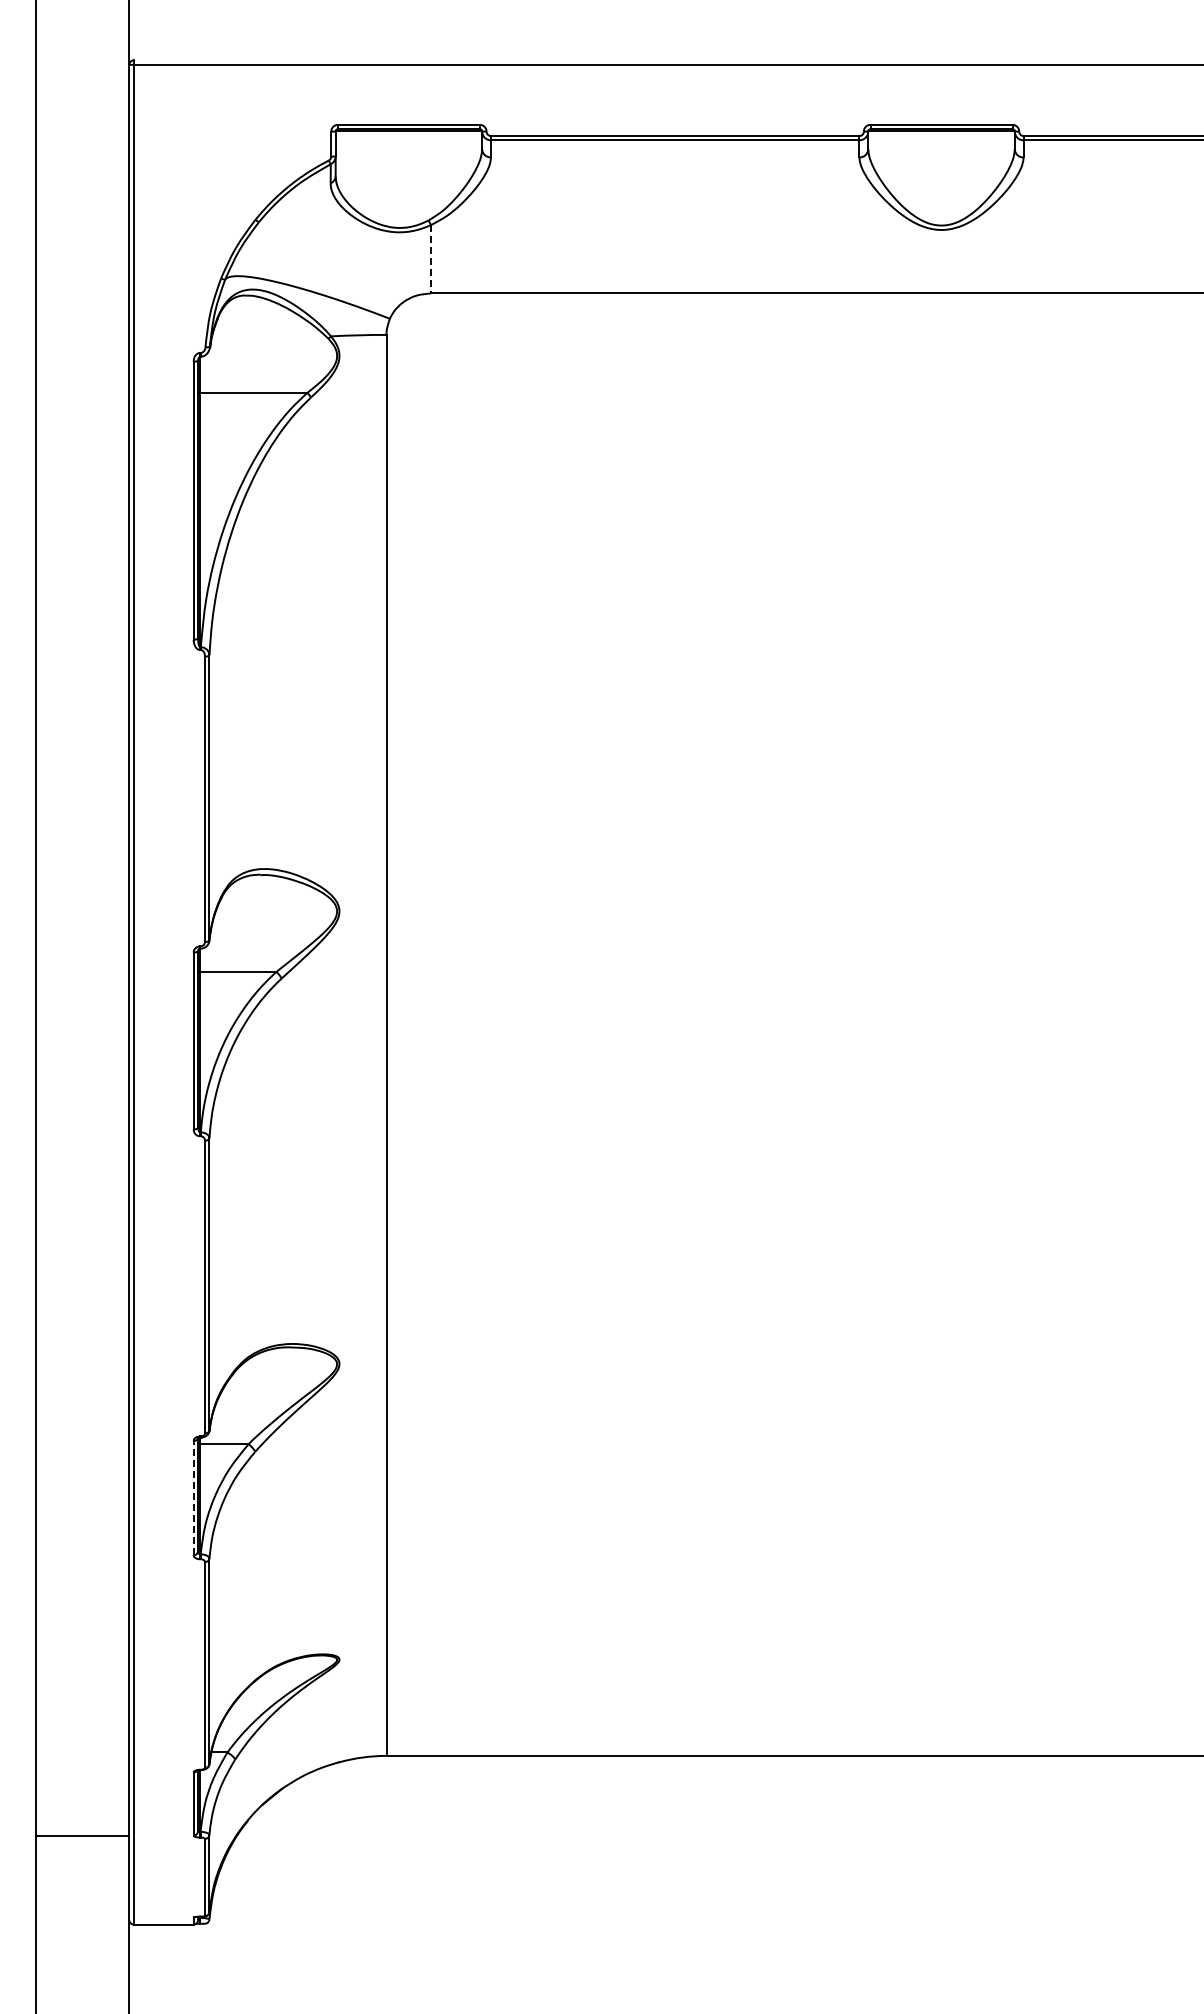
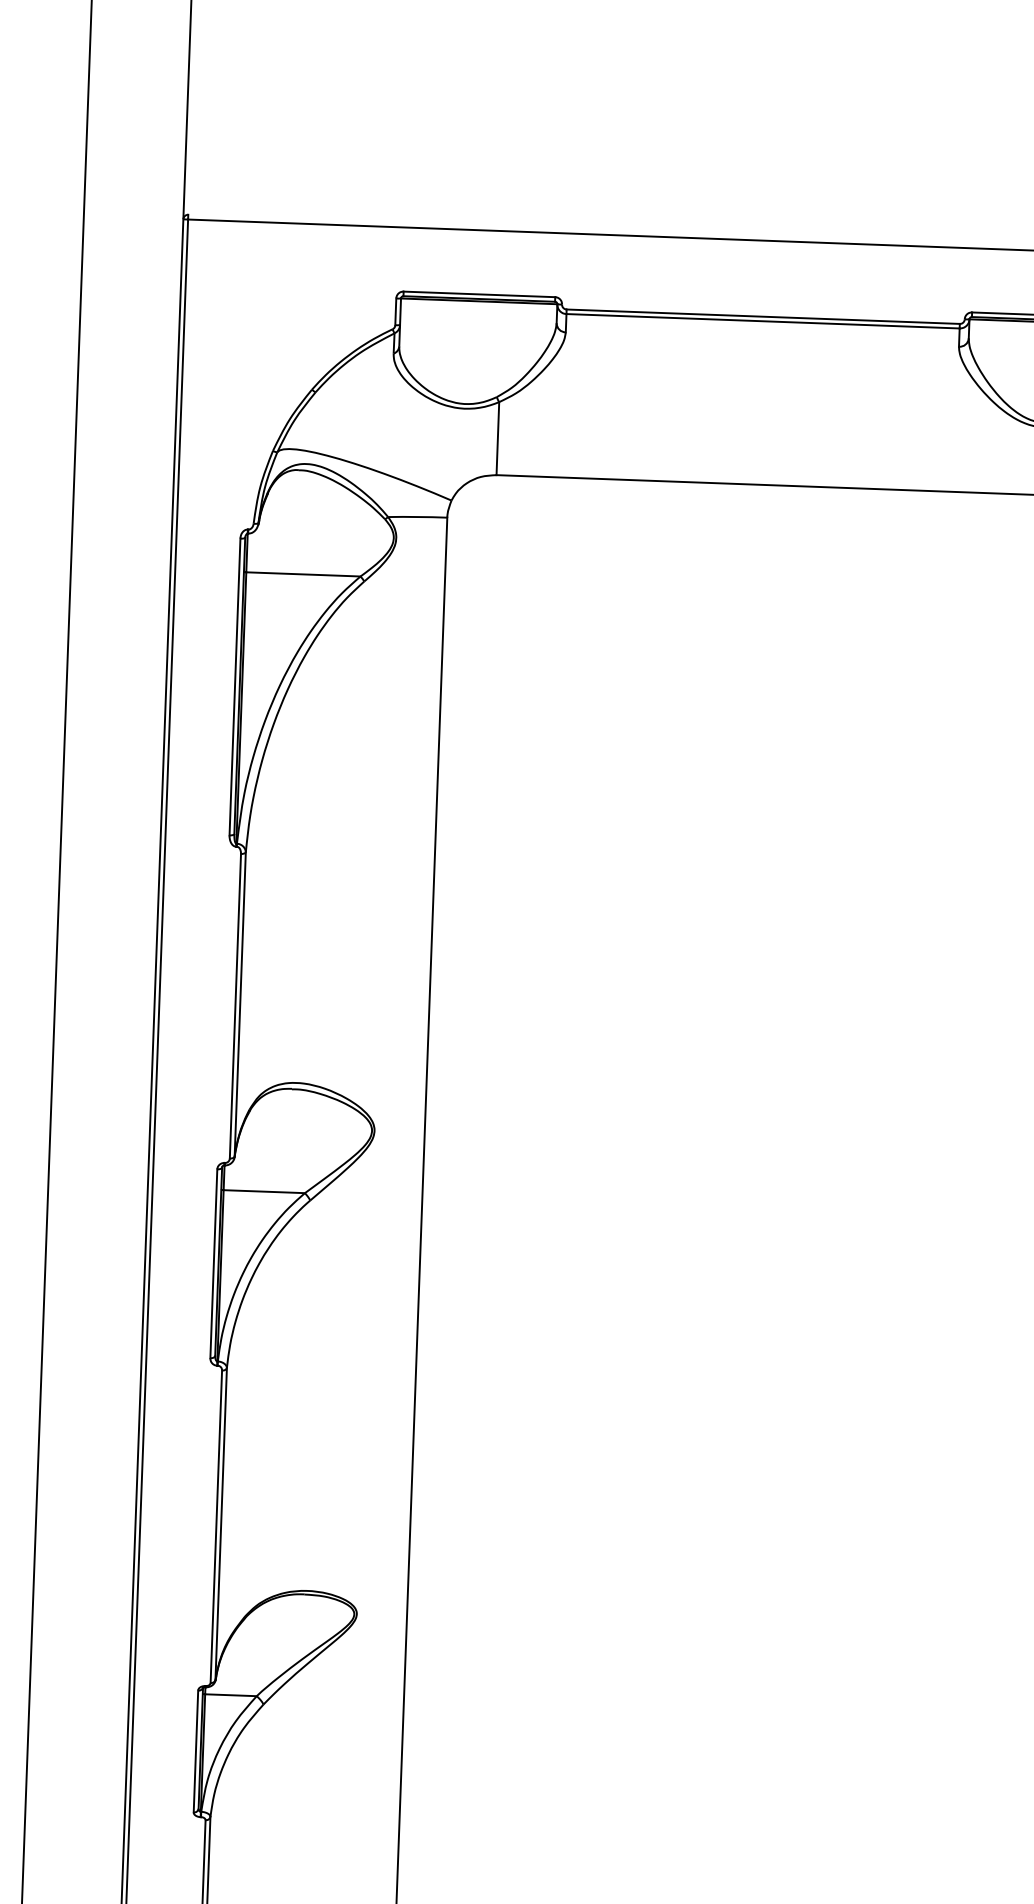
line: (431, 259) -> (498, 438), dashed -> solid
line: (193, 1497) -> (195, 1750), dashed -> solid

